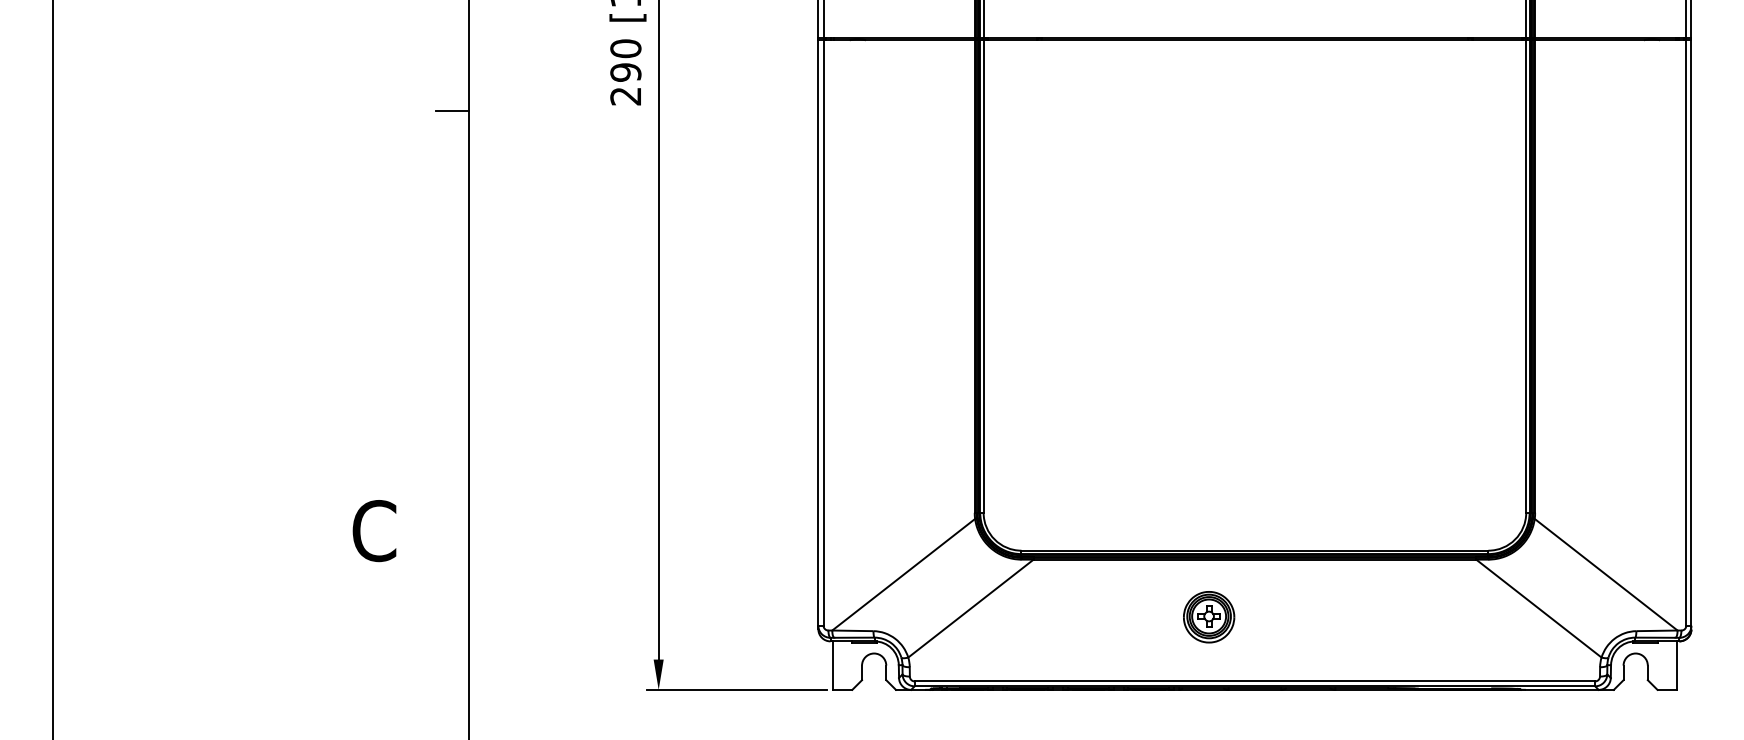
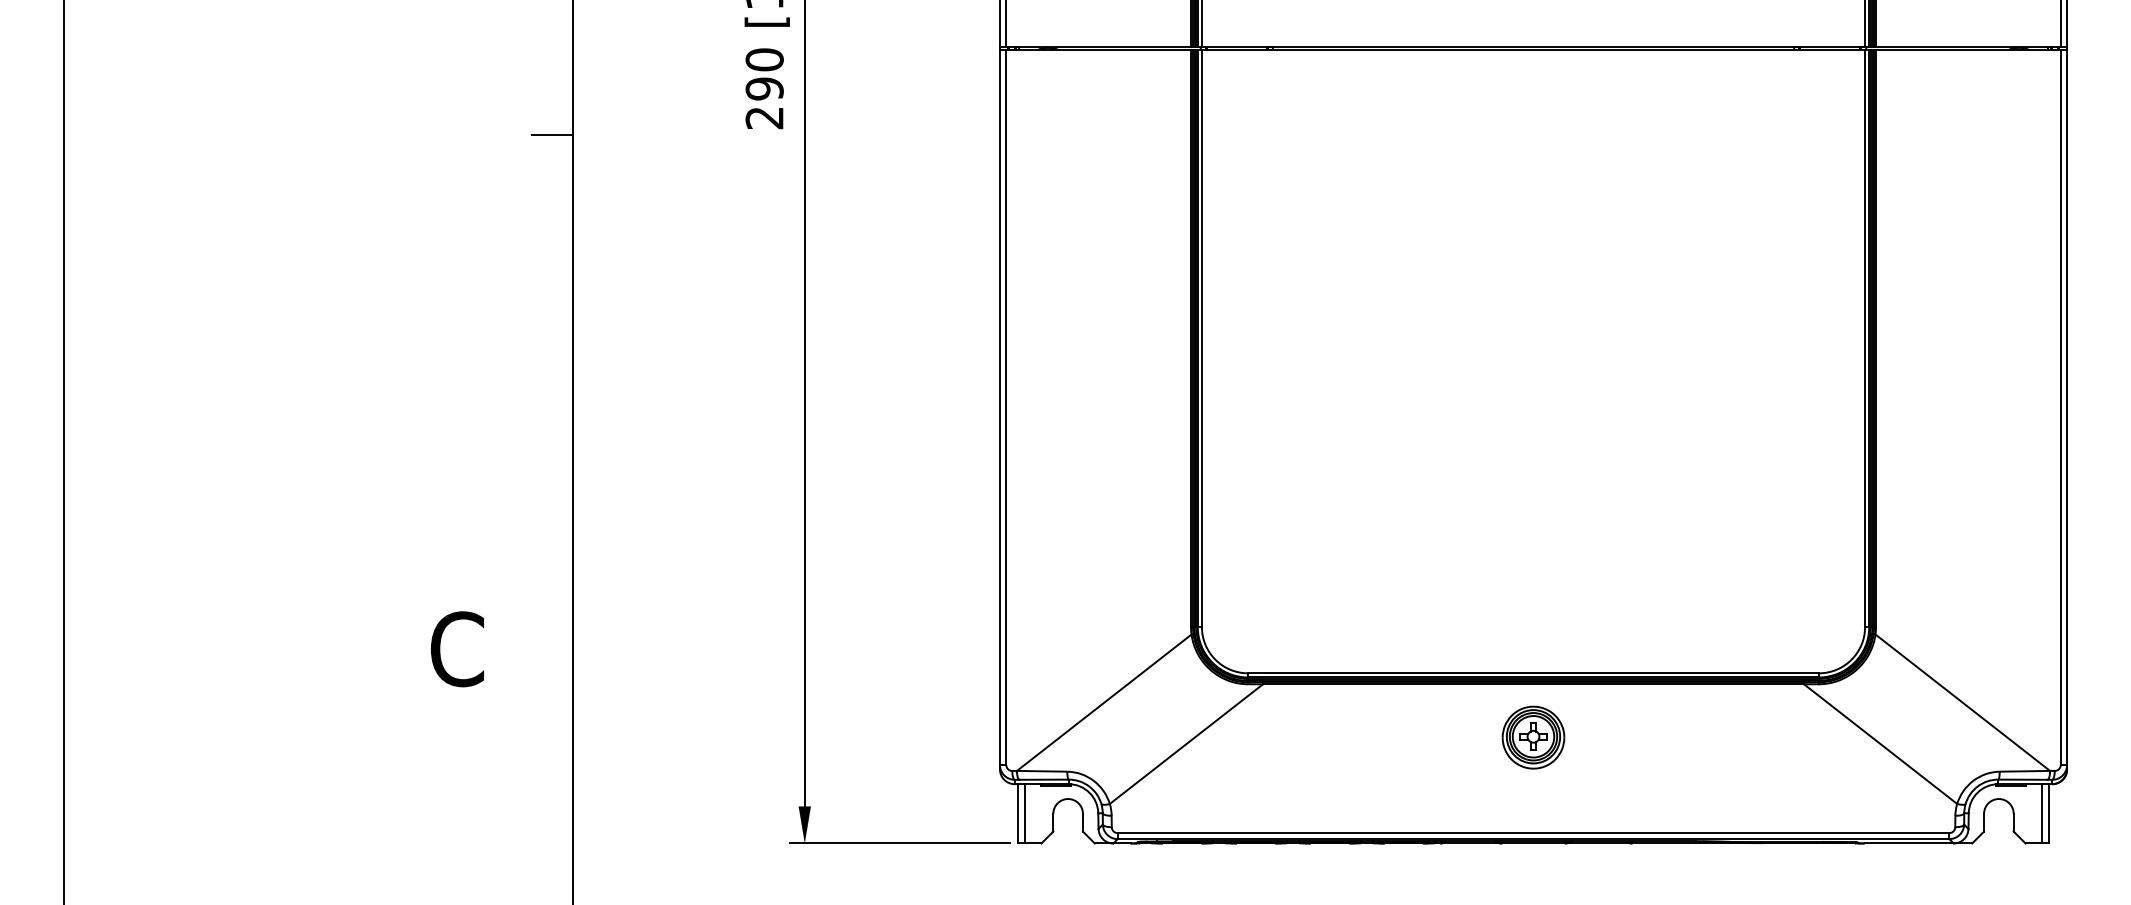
part: (1209, 617) -> (1533, 737), moved
line: (838, 665) -> (1024, 813), added
line: (1671, 665) -> (2042, 813), added

